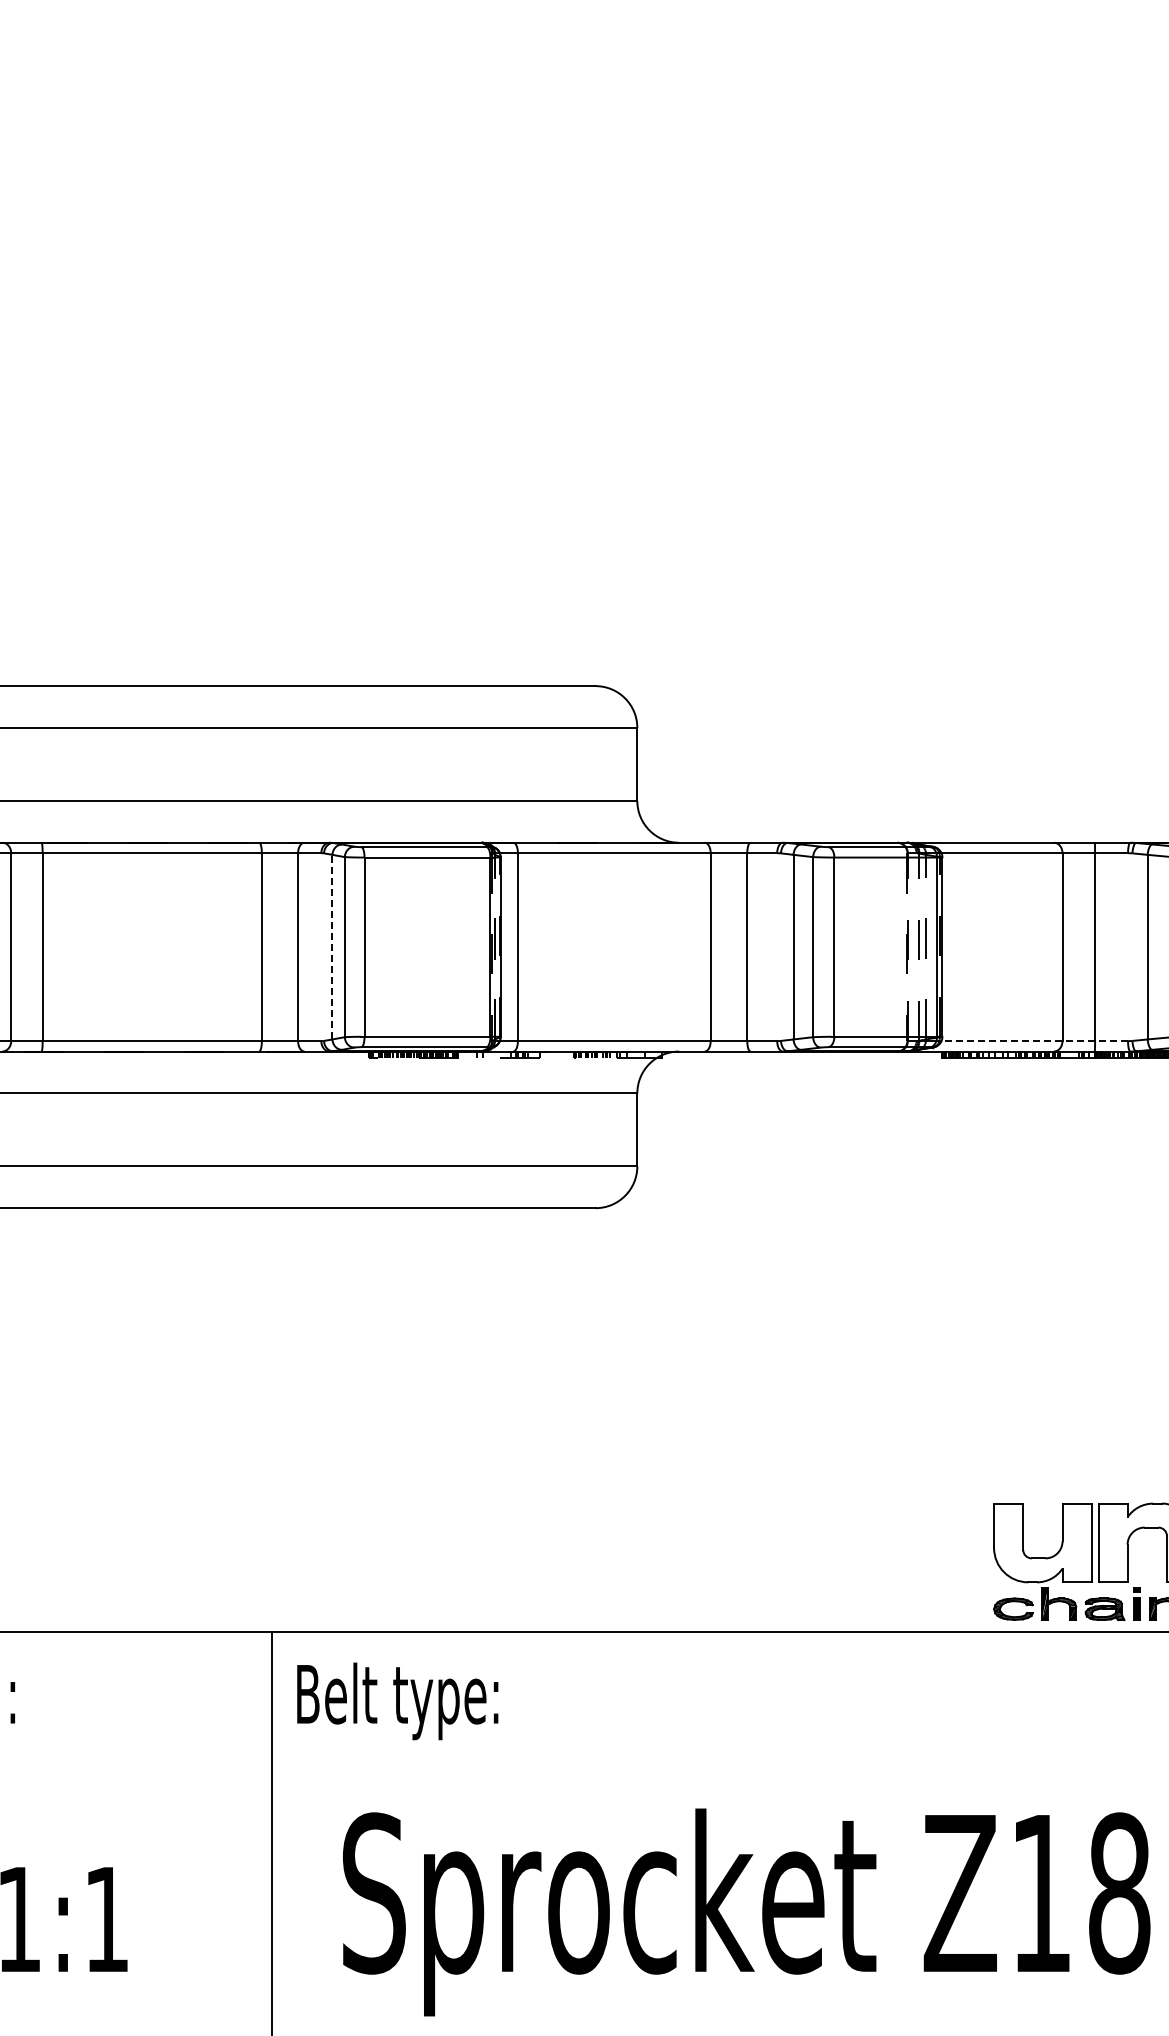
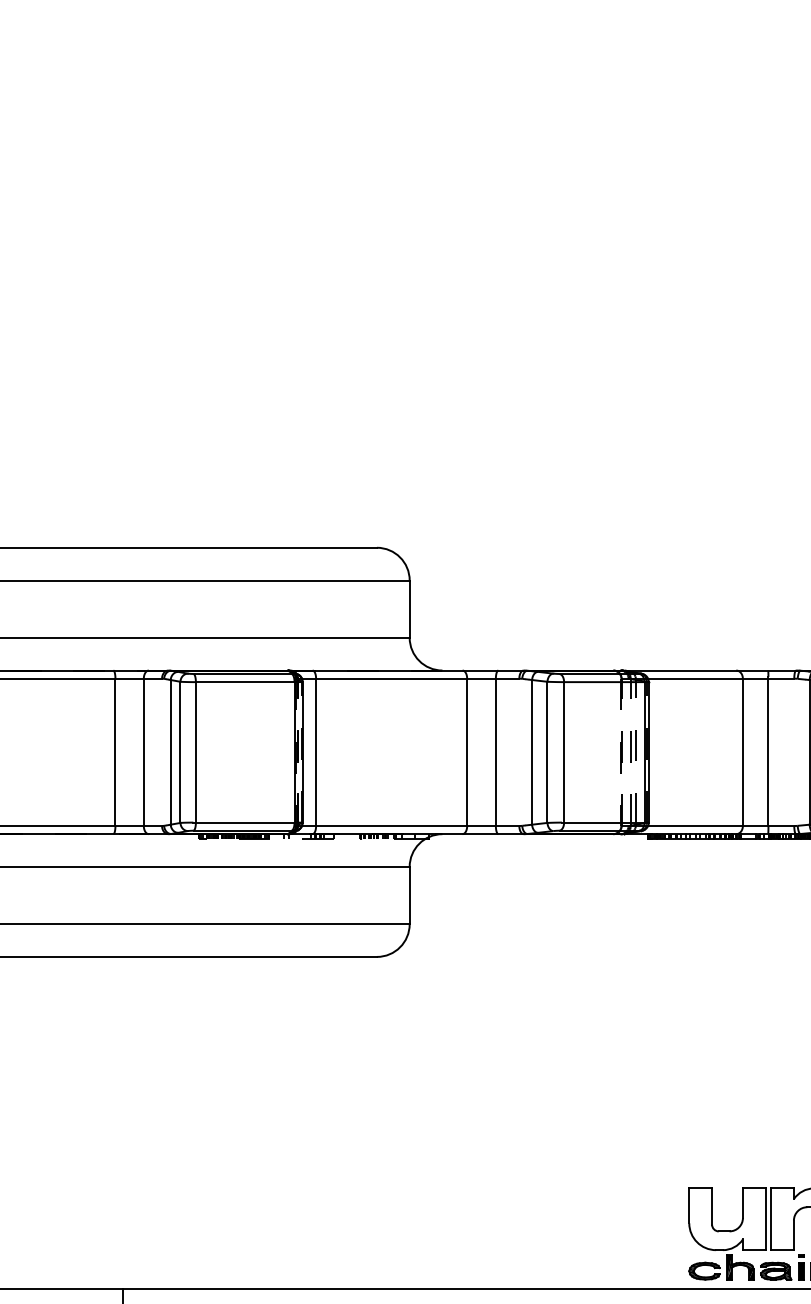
line: (332, 946) -> (170, 751), dashed -> solid
line: (1034, 1041) -> (720, 826), dashed -> solid

